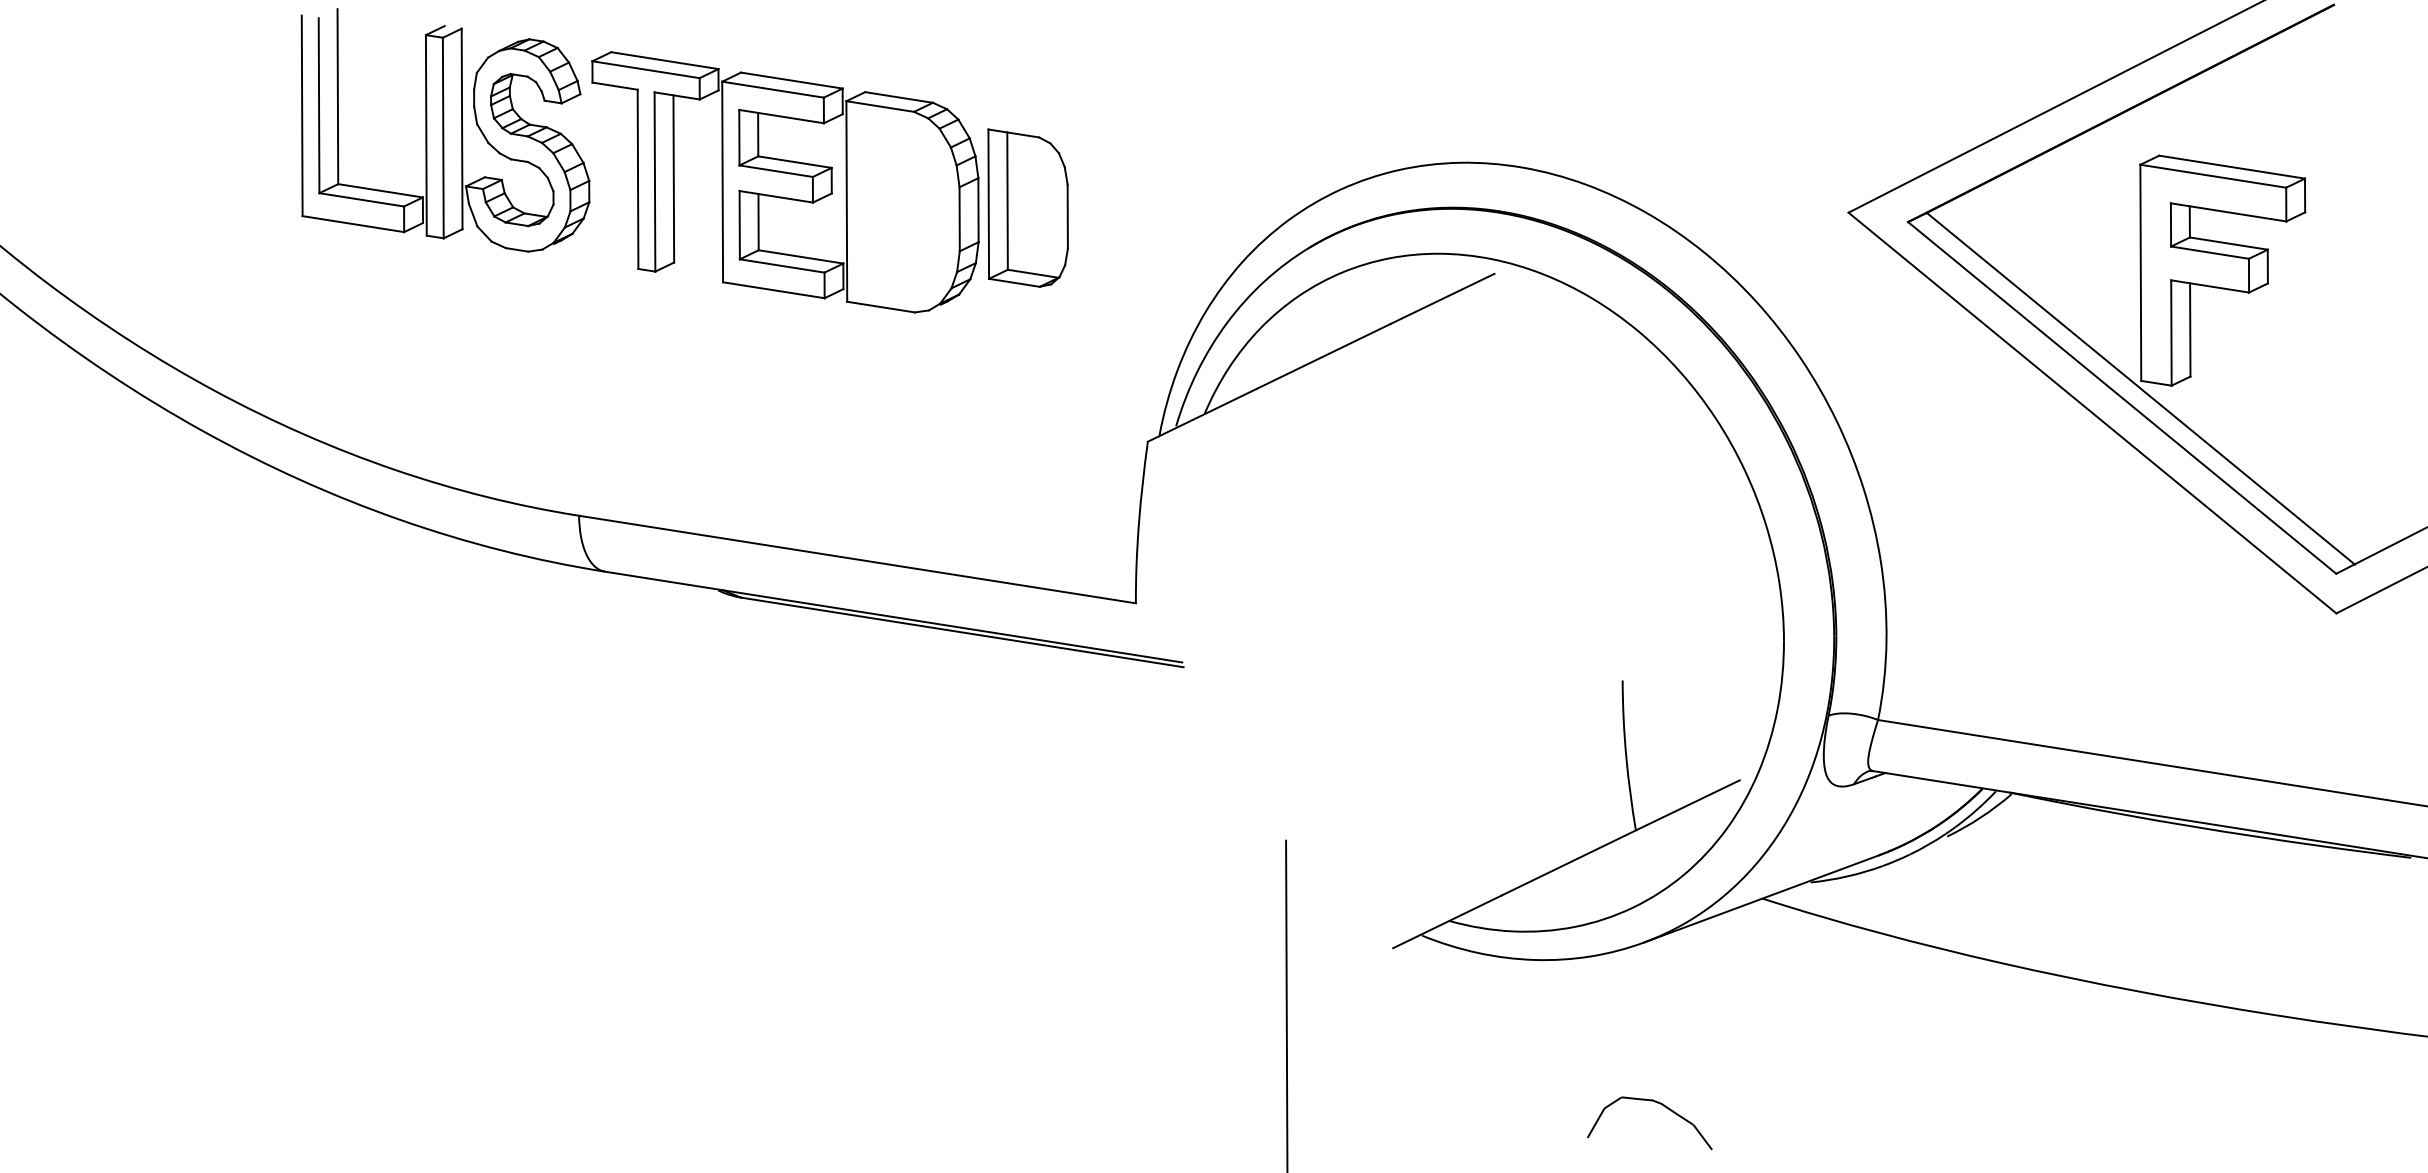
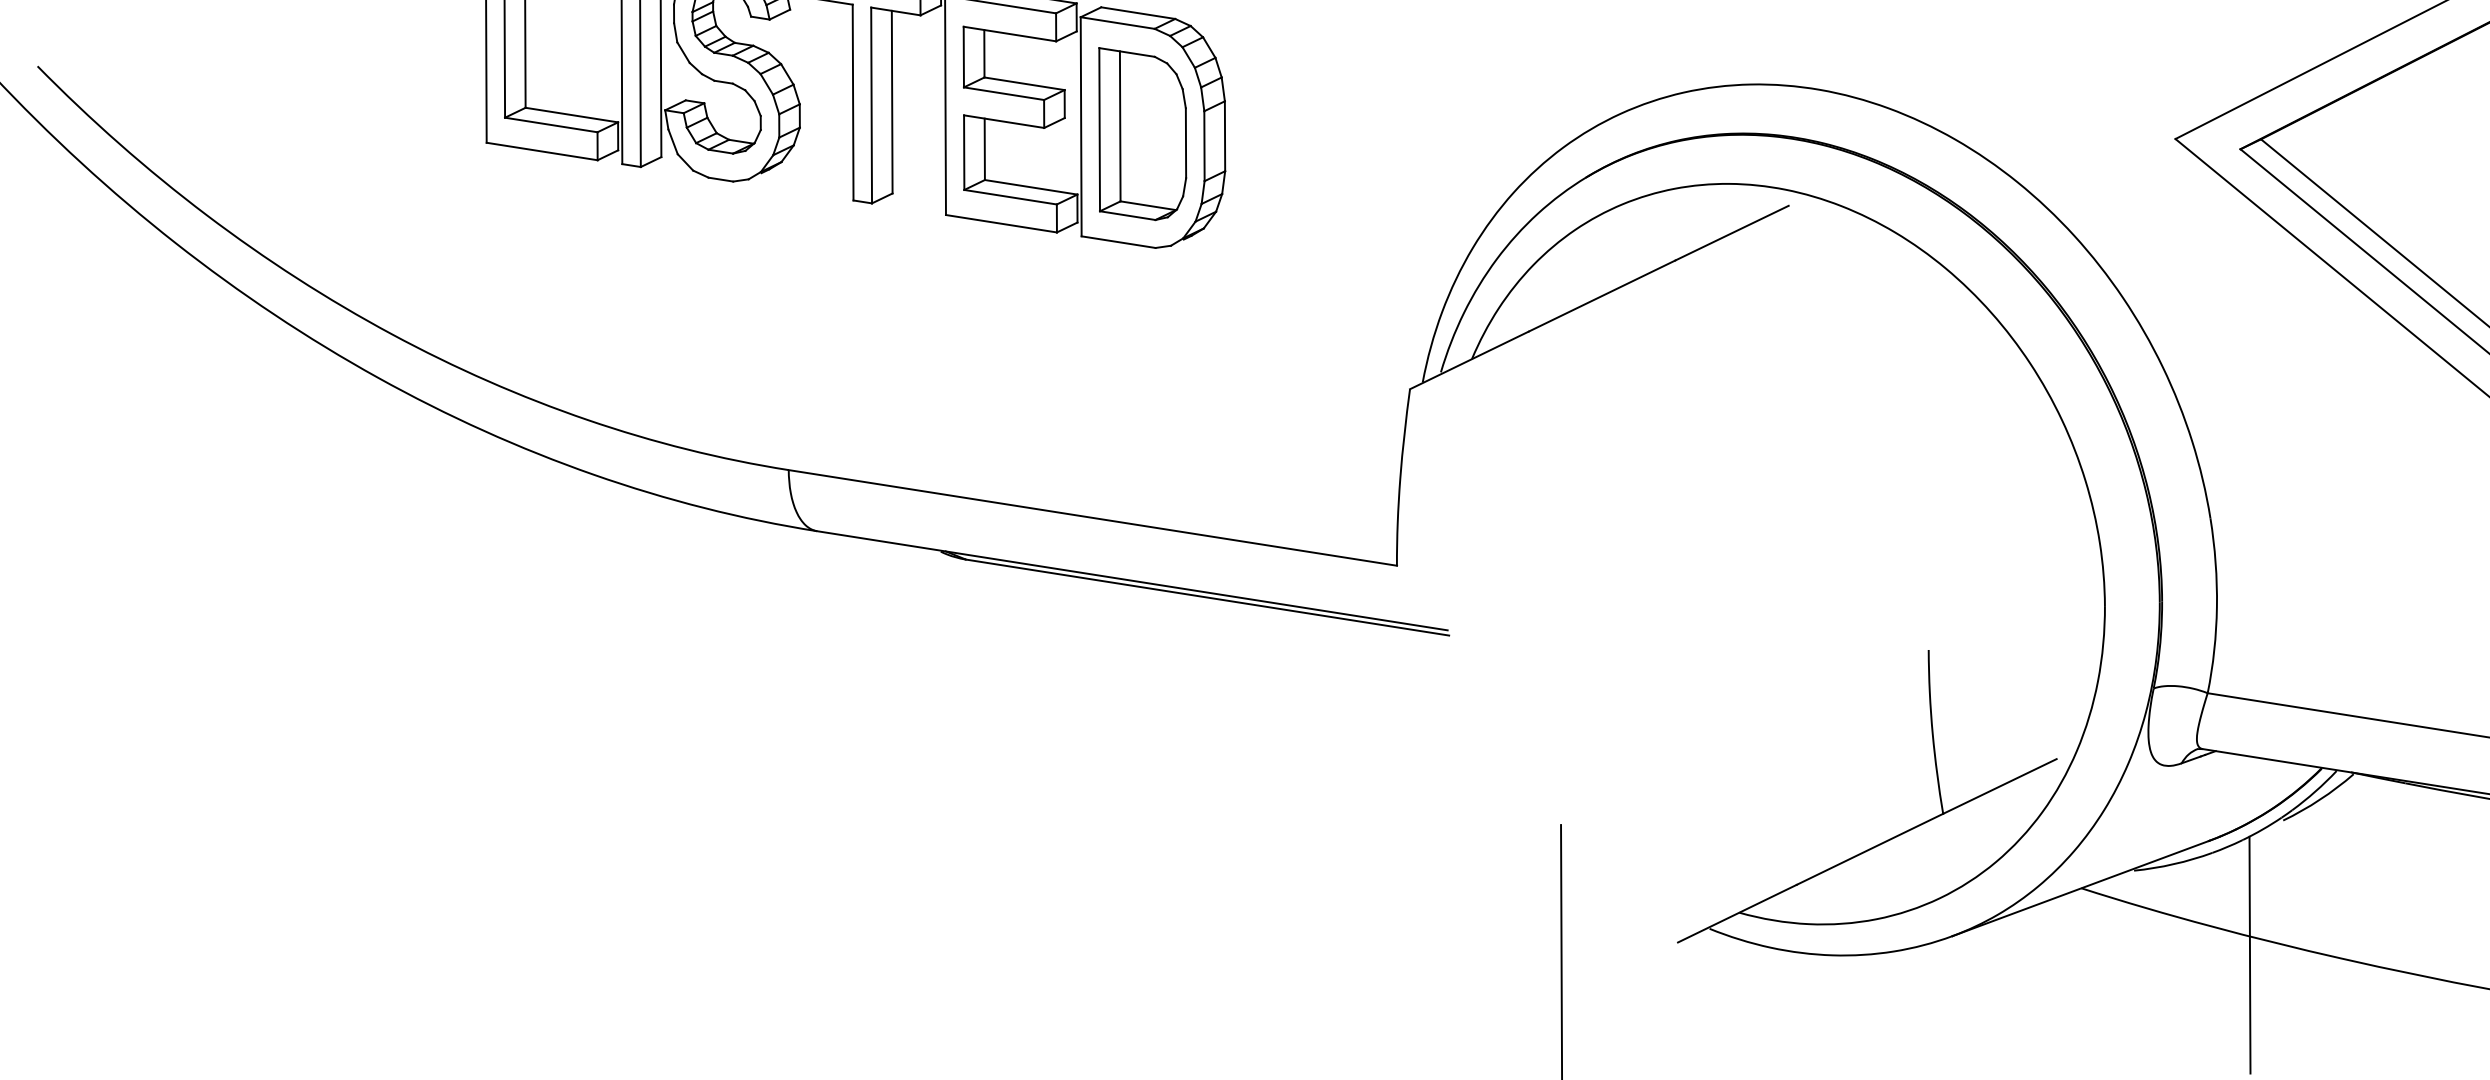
part: (1027, 207) -> (1142, 133), moved
line: (1916, 959) -> (2249, 954), added

